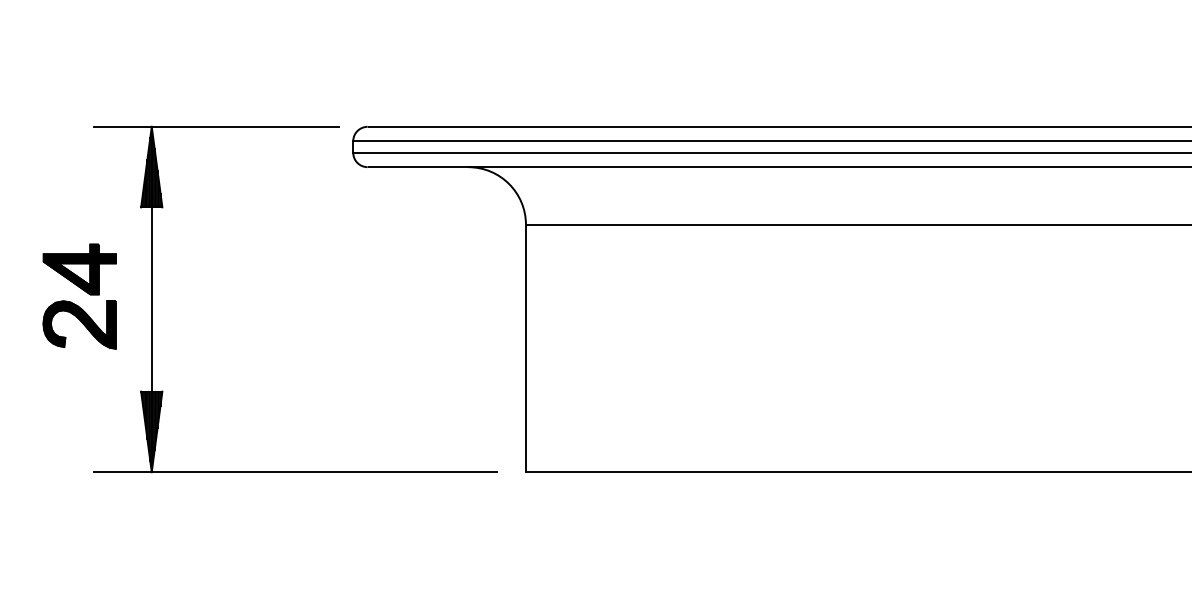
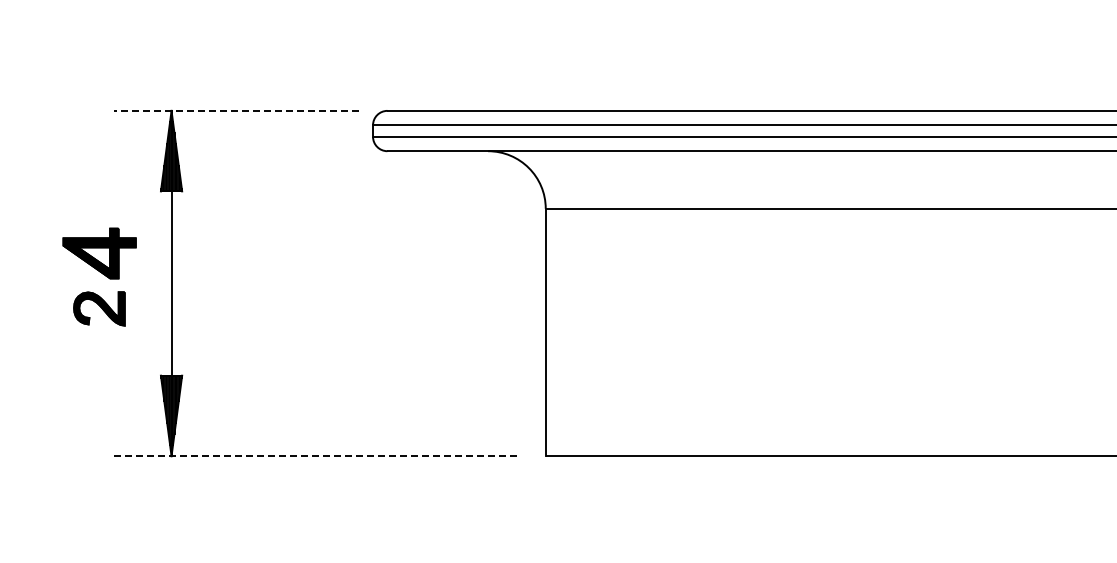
line: (216, 126) -> (236, 110), solid -> dashed
part: (79, 324) -> (99, 308), size x0.7
line: (295, 472) -> (315, 456), solid -> dashed

